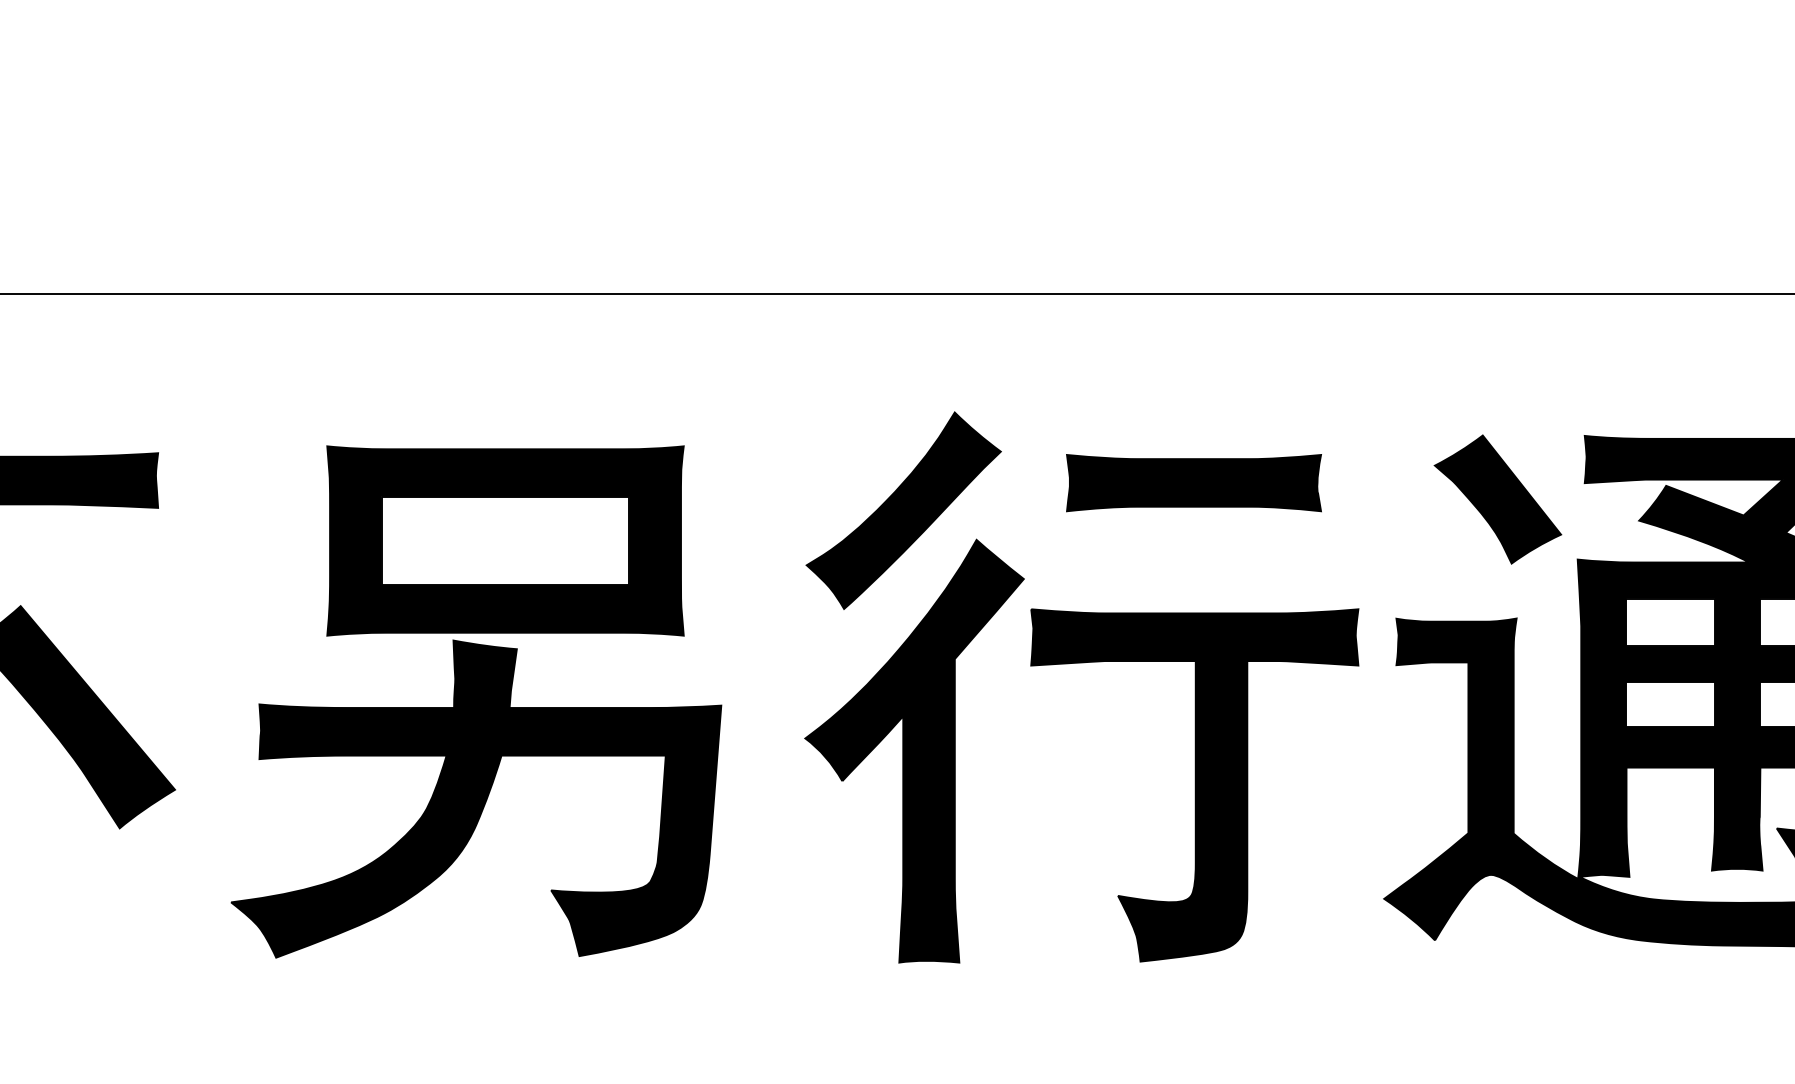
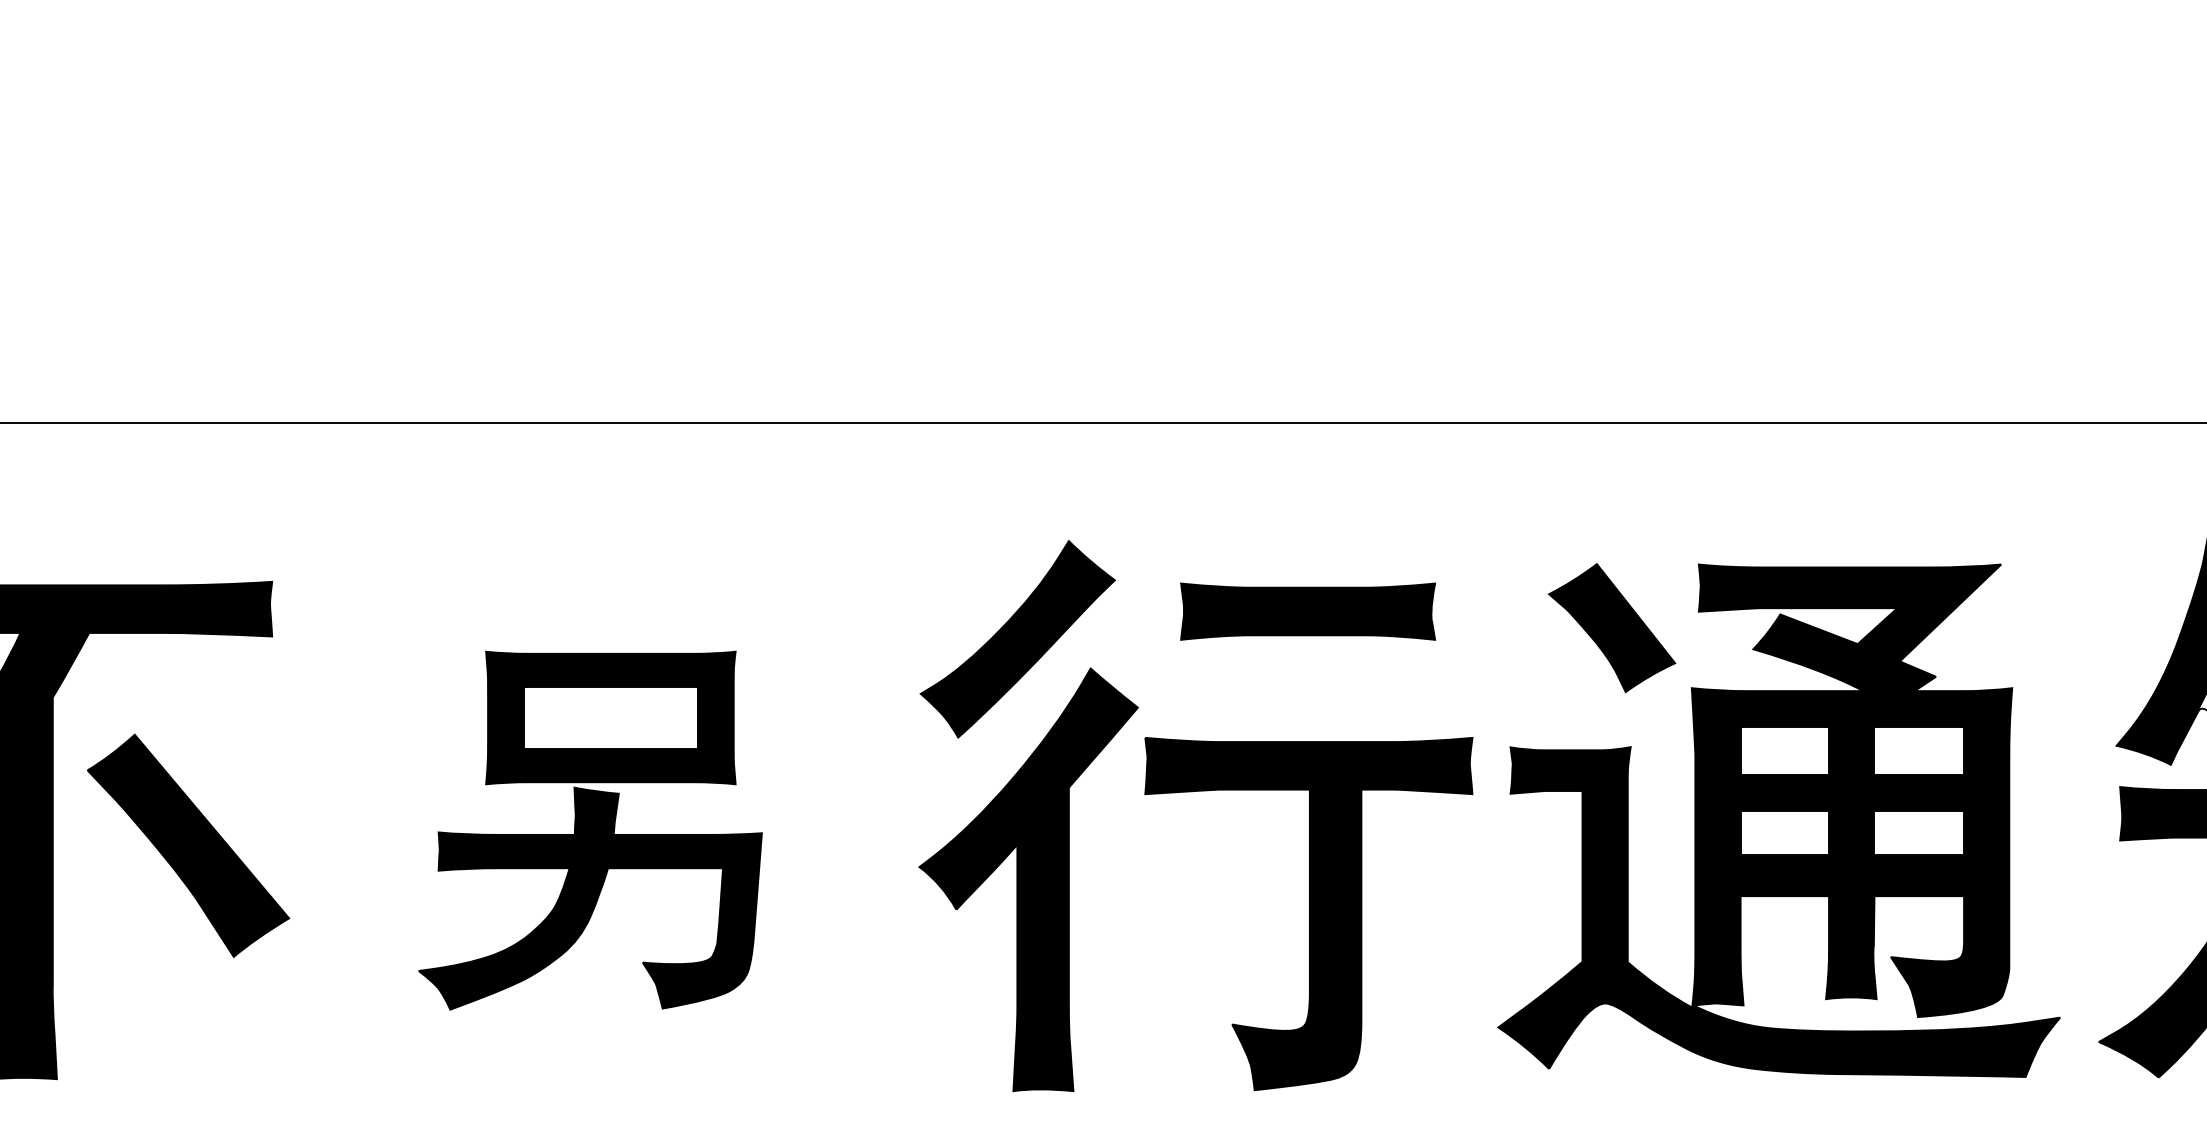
part: (476, 701) -> (590, 830), size x0.7

